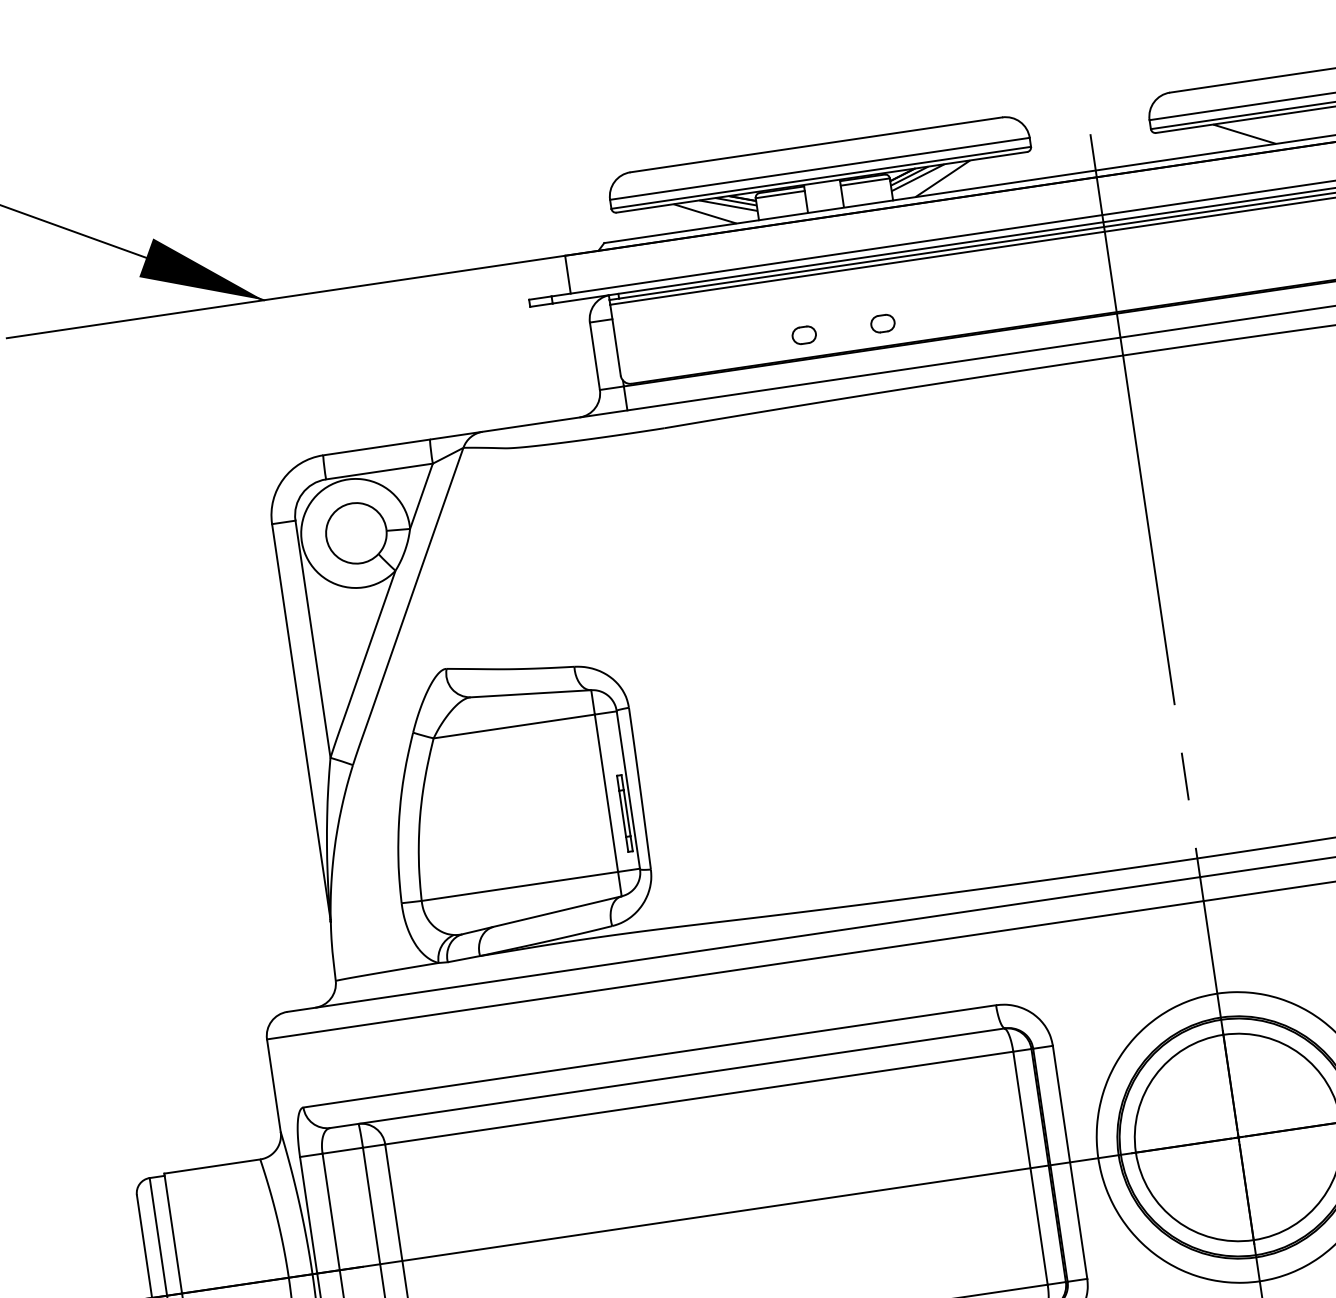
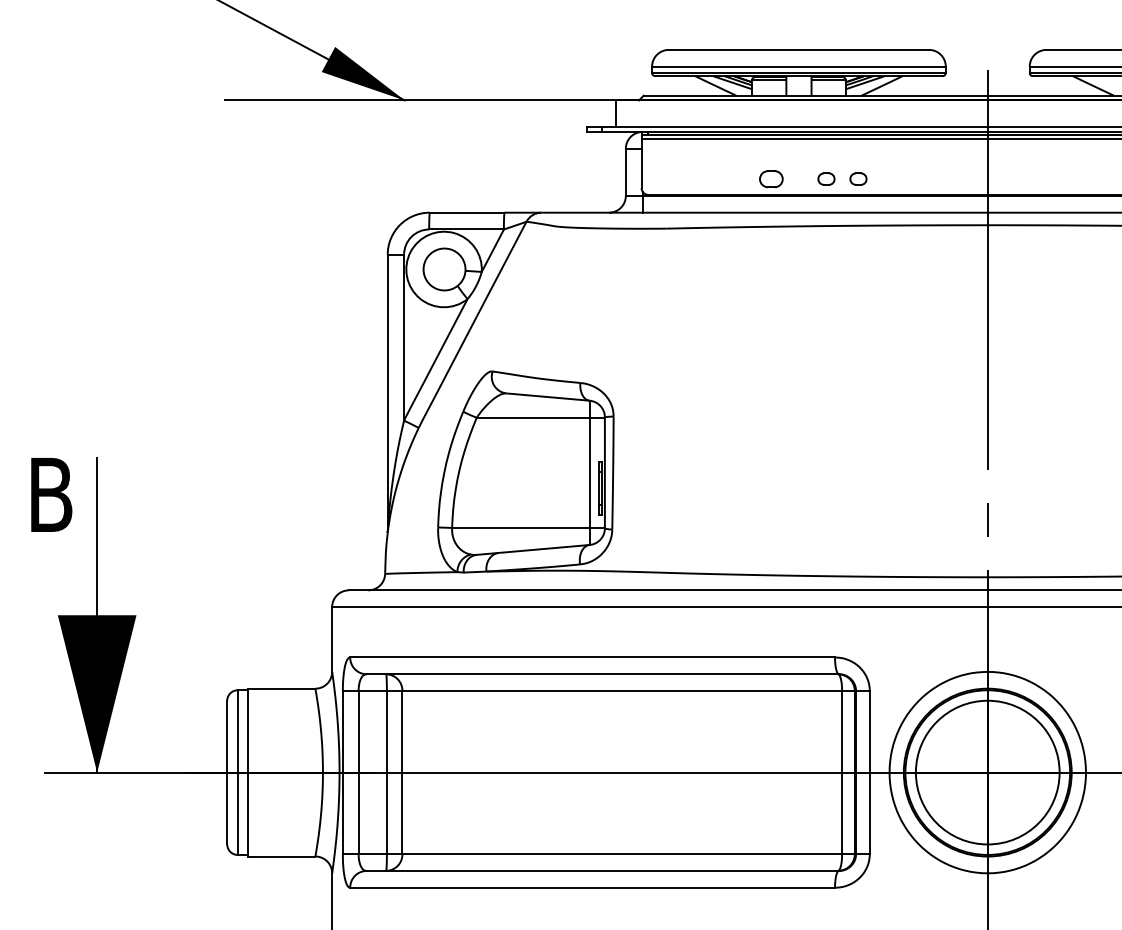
part: (928, 316) -> (858, 178), added
part: (804, 334) -> (771, 178), size x1.4

